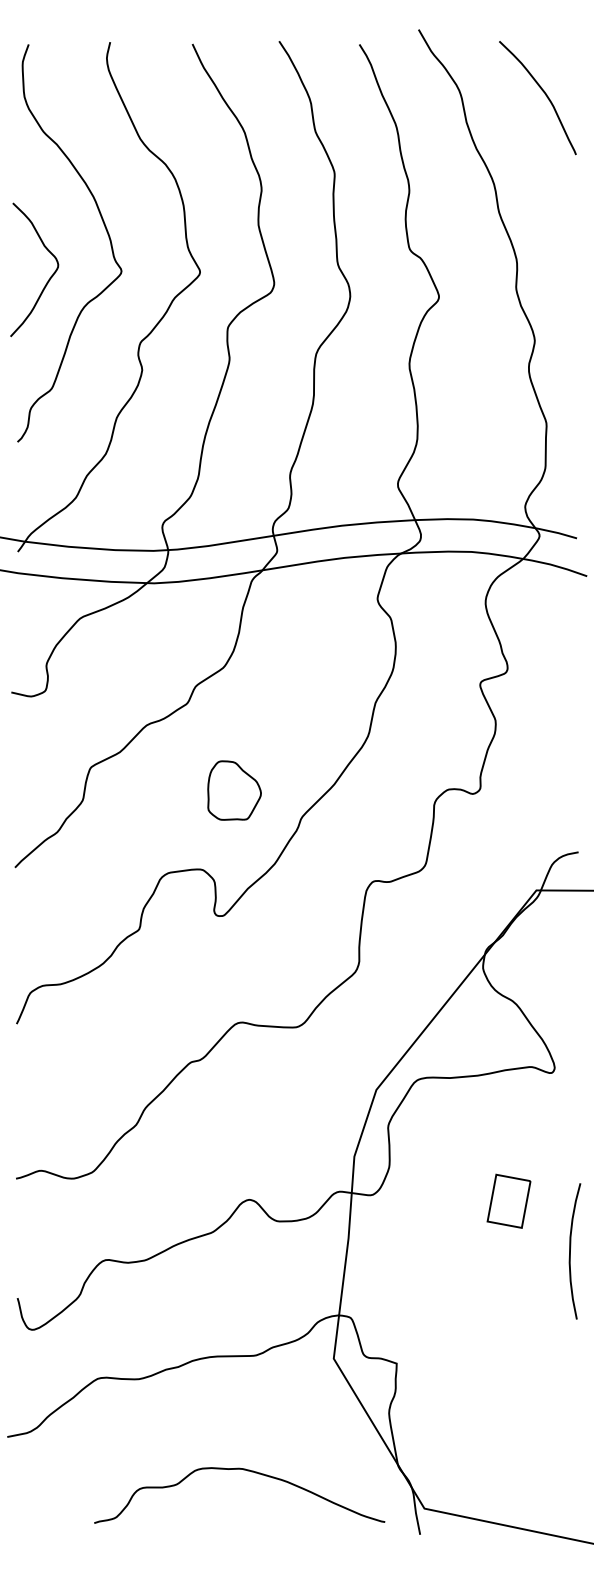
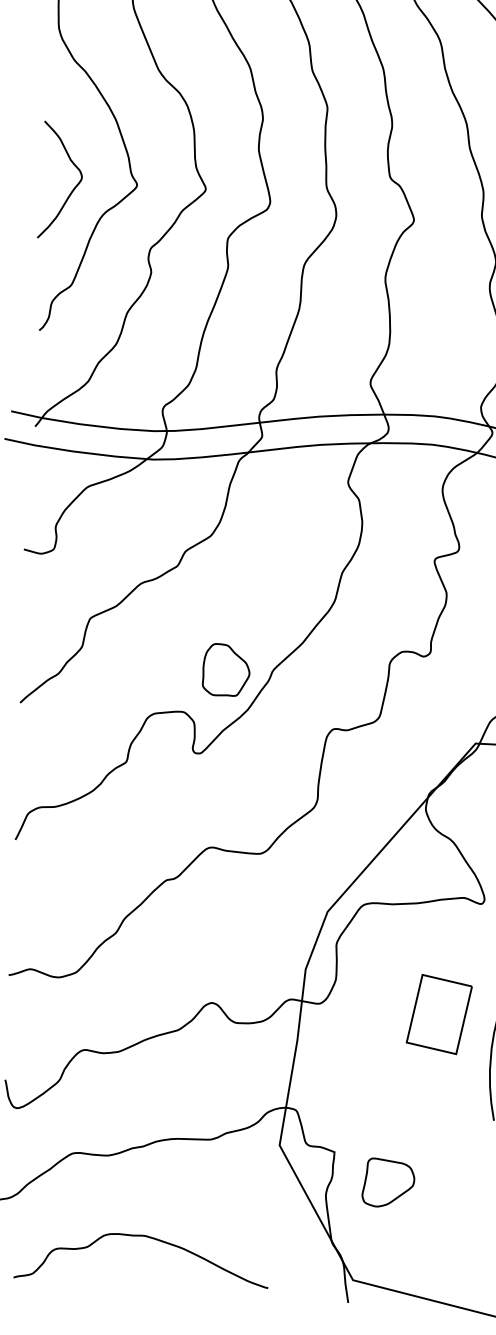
part: (234, 790) -> (226, 670), moved
part: (508, 1201) -> (438, 1014), size x1.67
part: (459, 1395) -> (388, 1182), added
curve: (247, 1471) -> (149, 1238), moved

